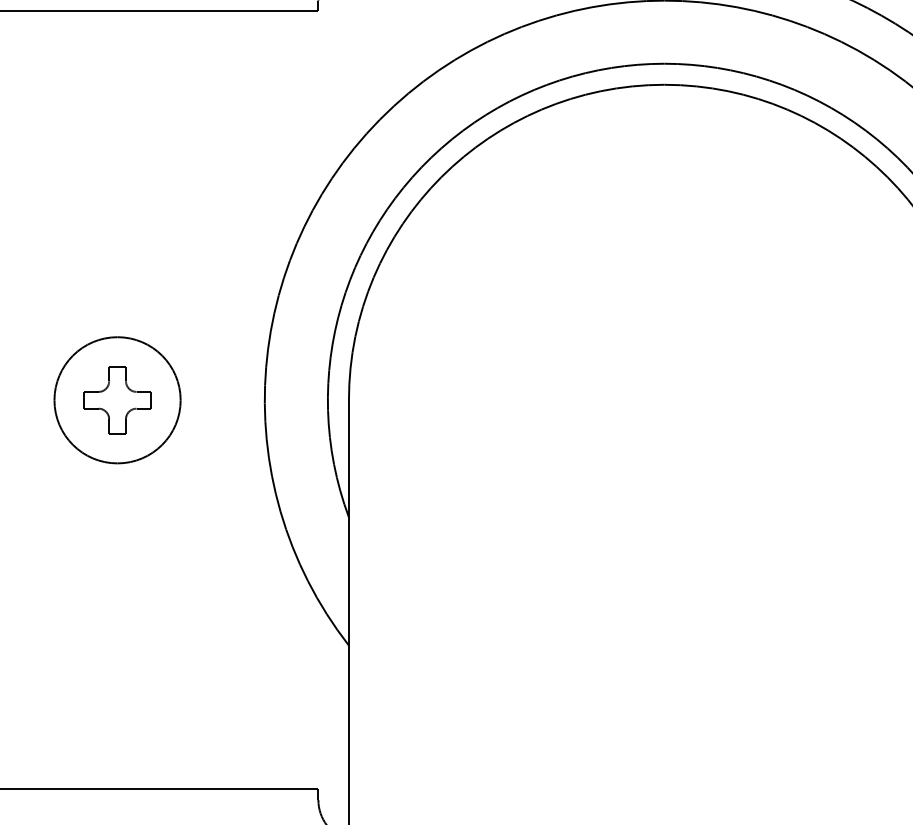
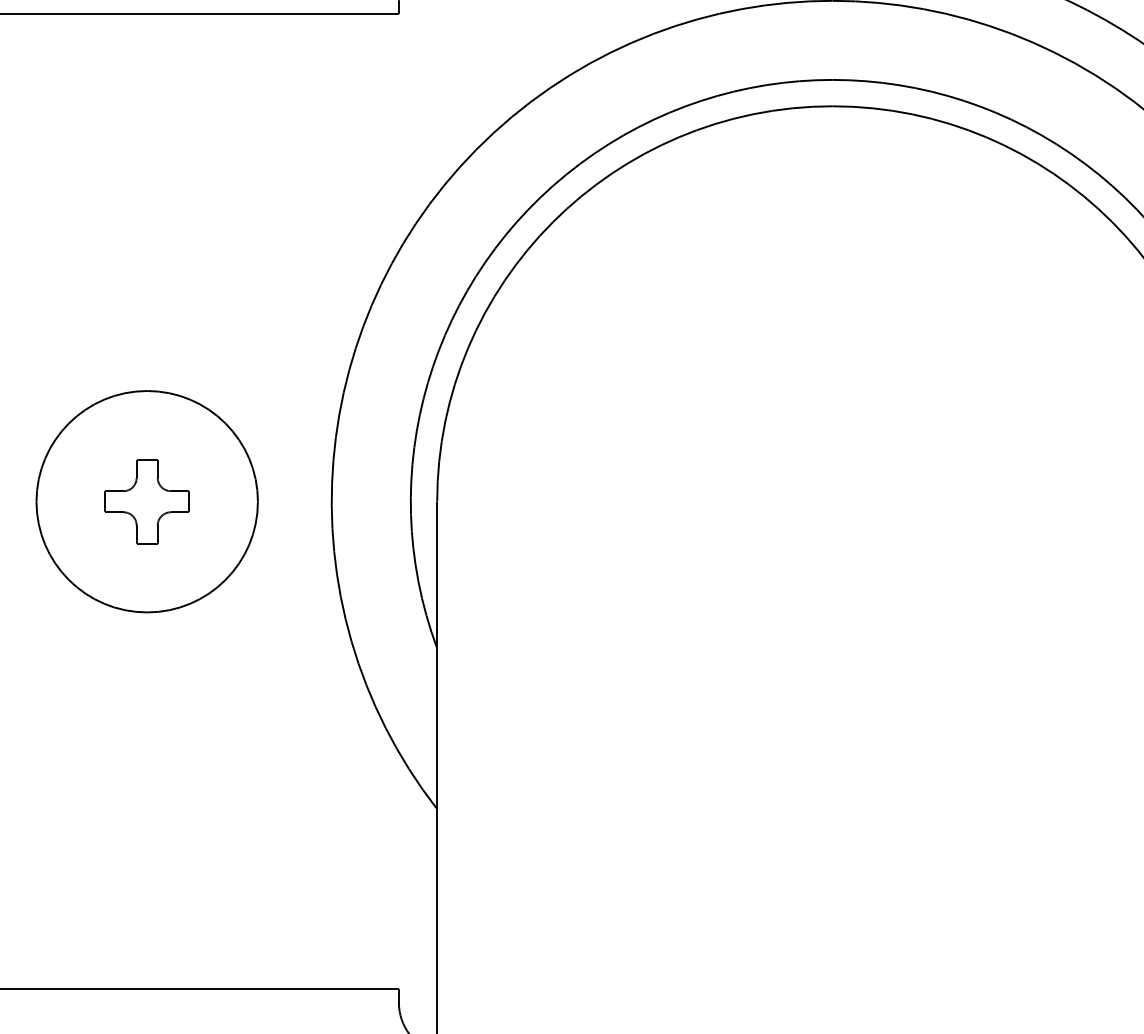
circle: (117, 400) -> (147, 501), size x1.4

